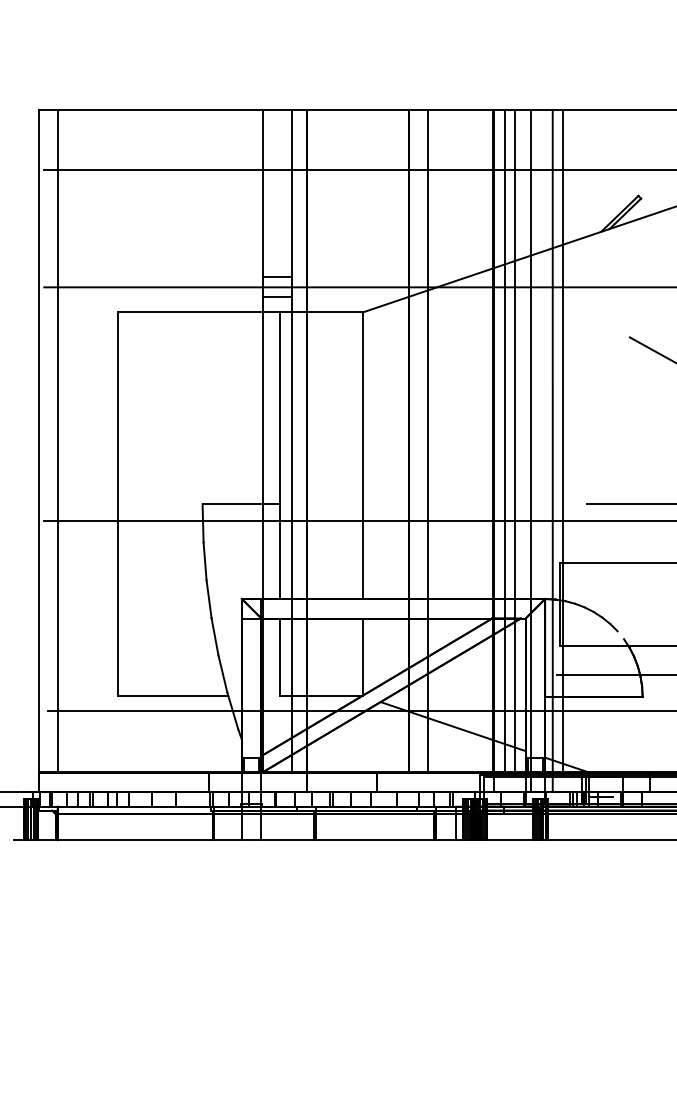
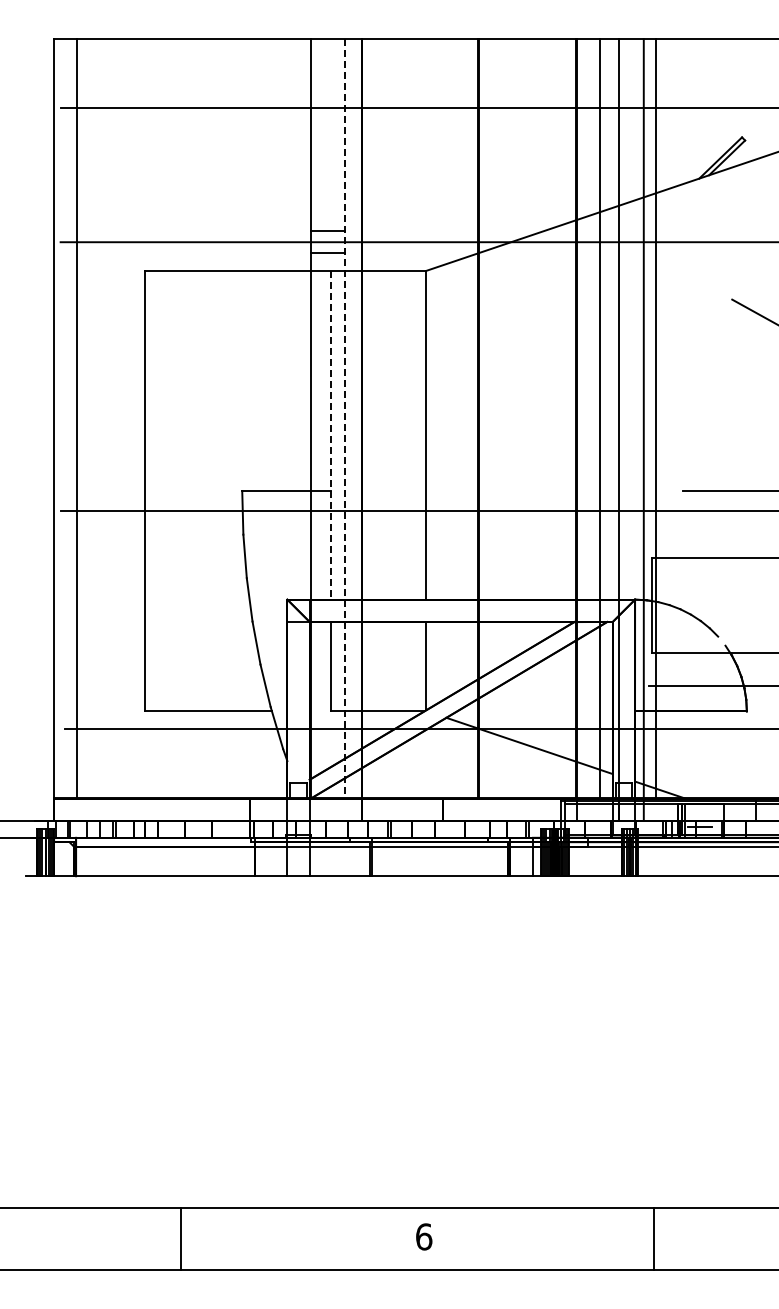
line: (291, 441) -> (344, 418), solid -> dashed
line: (428, 441) -> (501, 418), removed
line: (504, 441) -> (588, 418), removed
line: (279, 455) -> (330, 435), solid -> dashed

